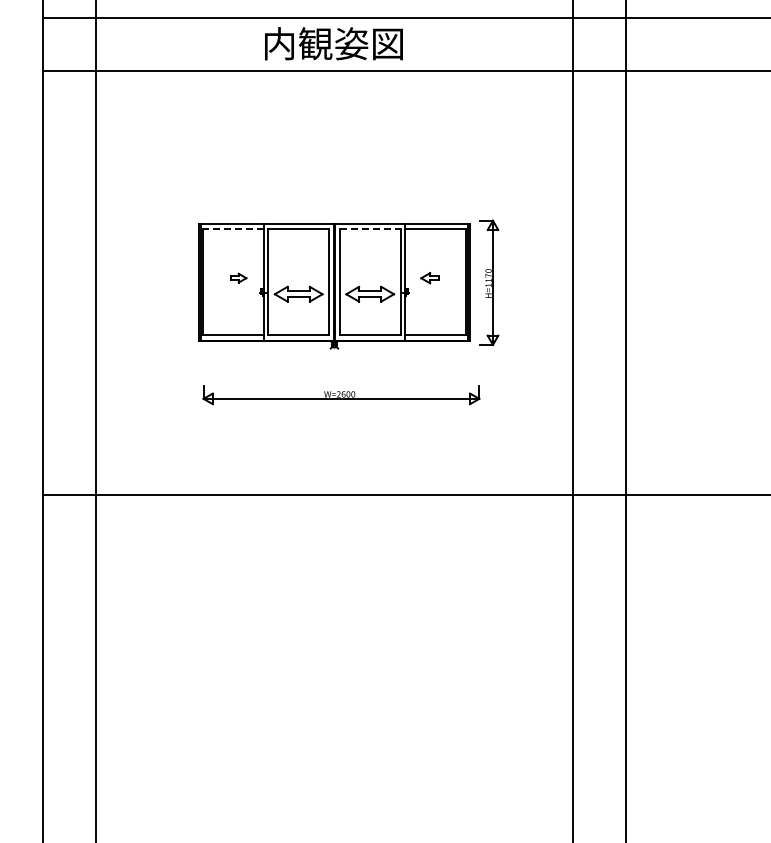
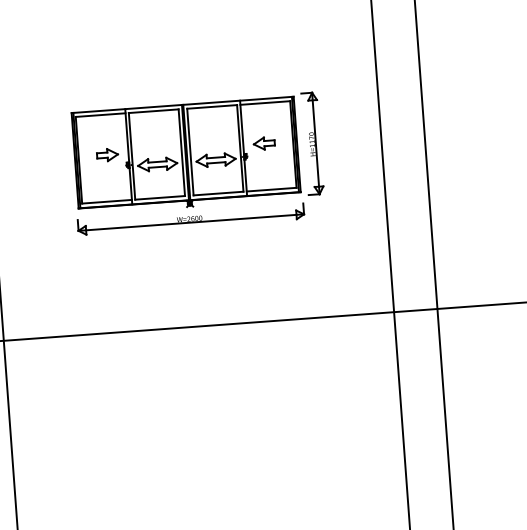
line: (233, 229) -> (100, 115), dashed -> solid
line: (370, 229) -> (212, 107), dashed -> solid
part: (238, 277) -> (107, 154), size x1.67
part: (429, 277) -> (263, 142), size x1.43
part: (341, 395) -> (191, 219), moved

